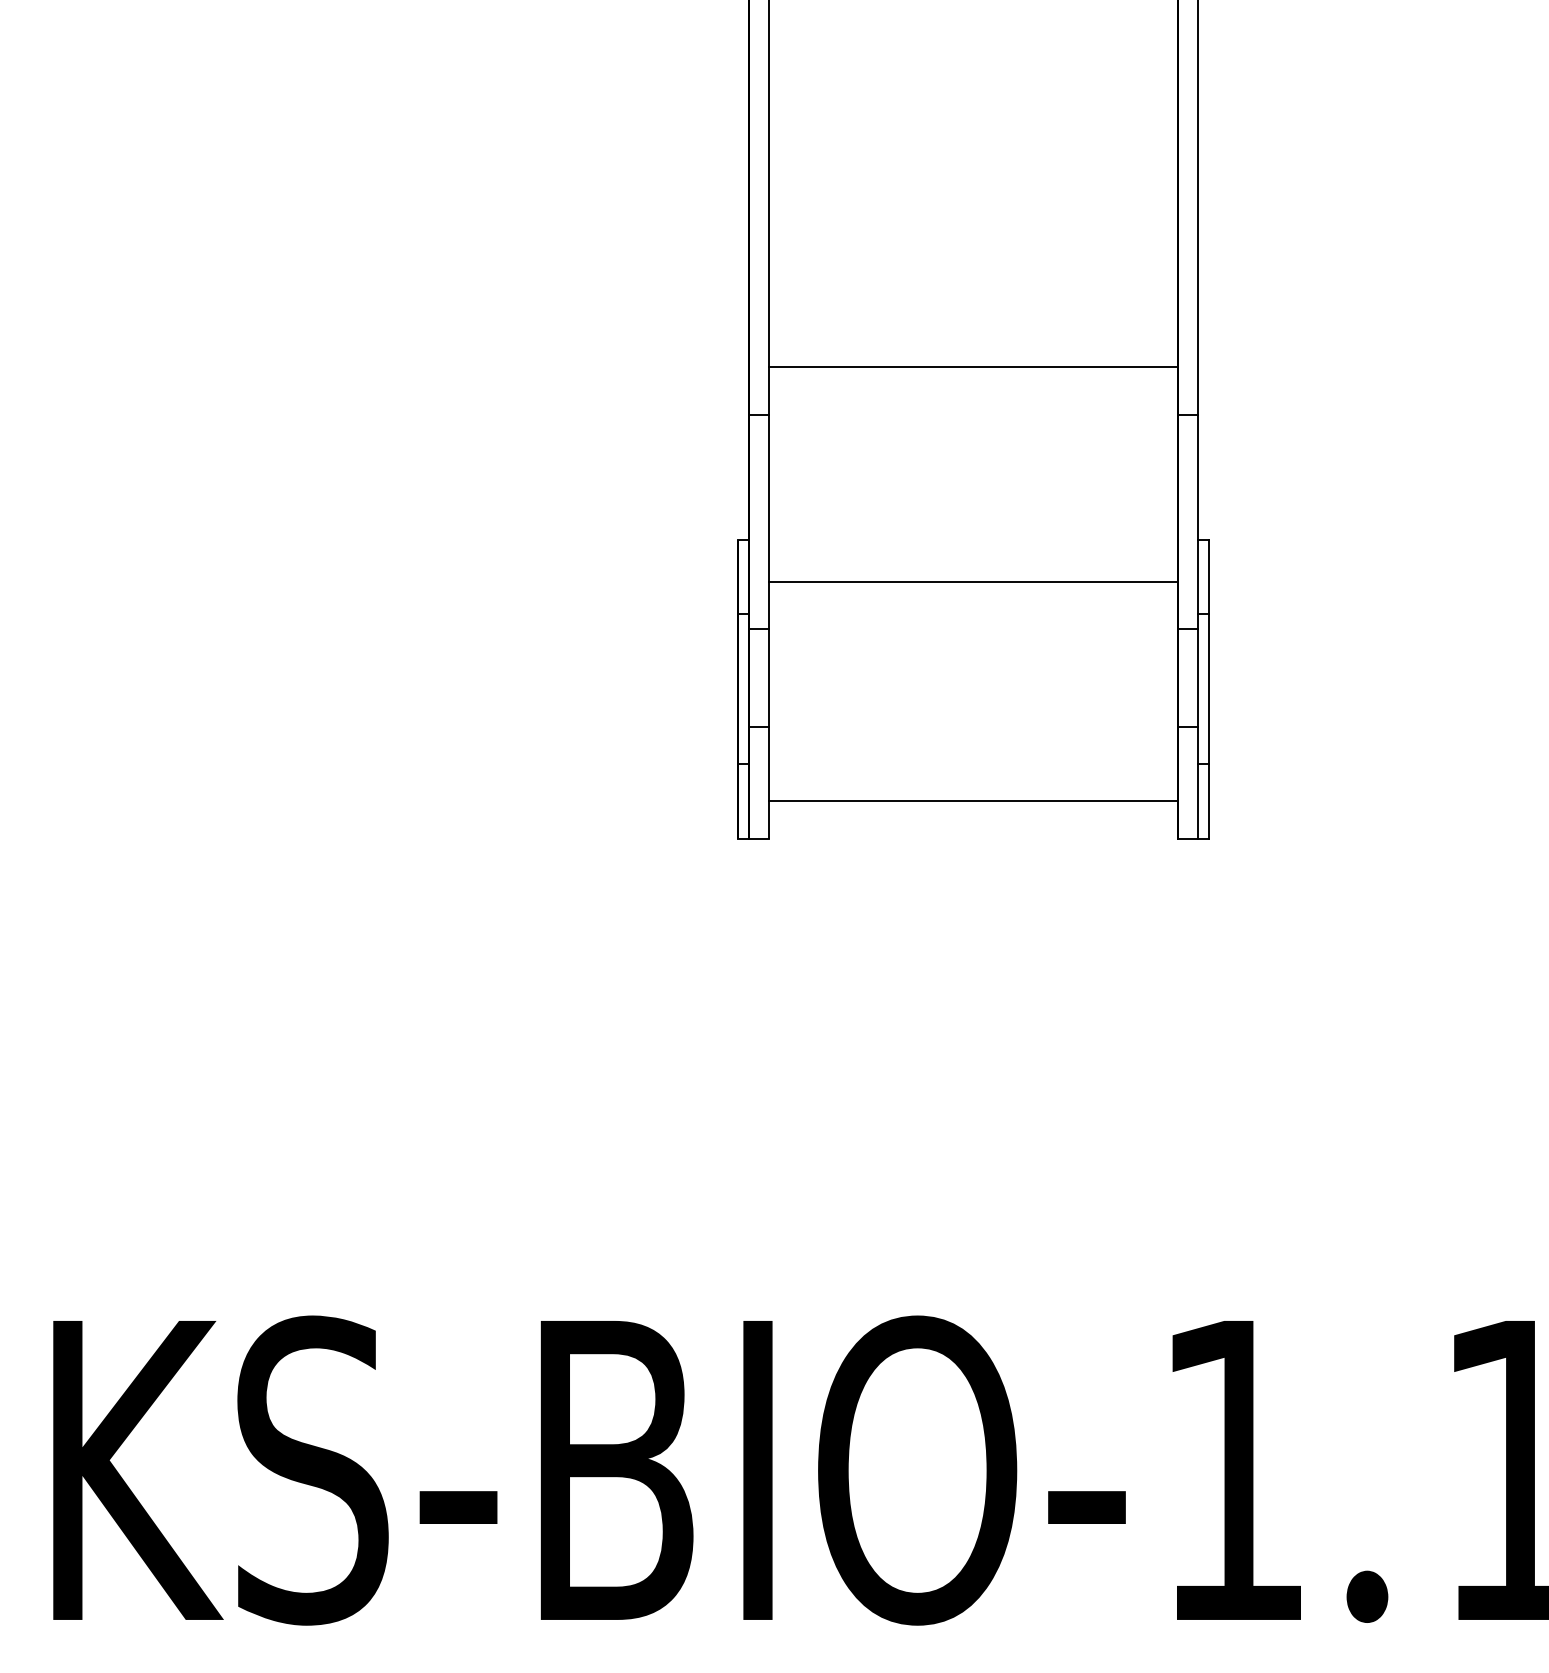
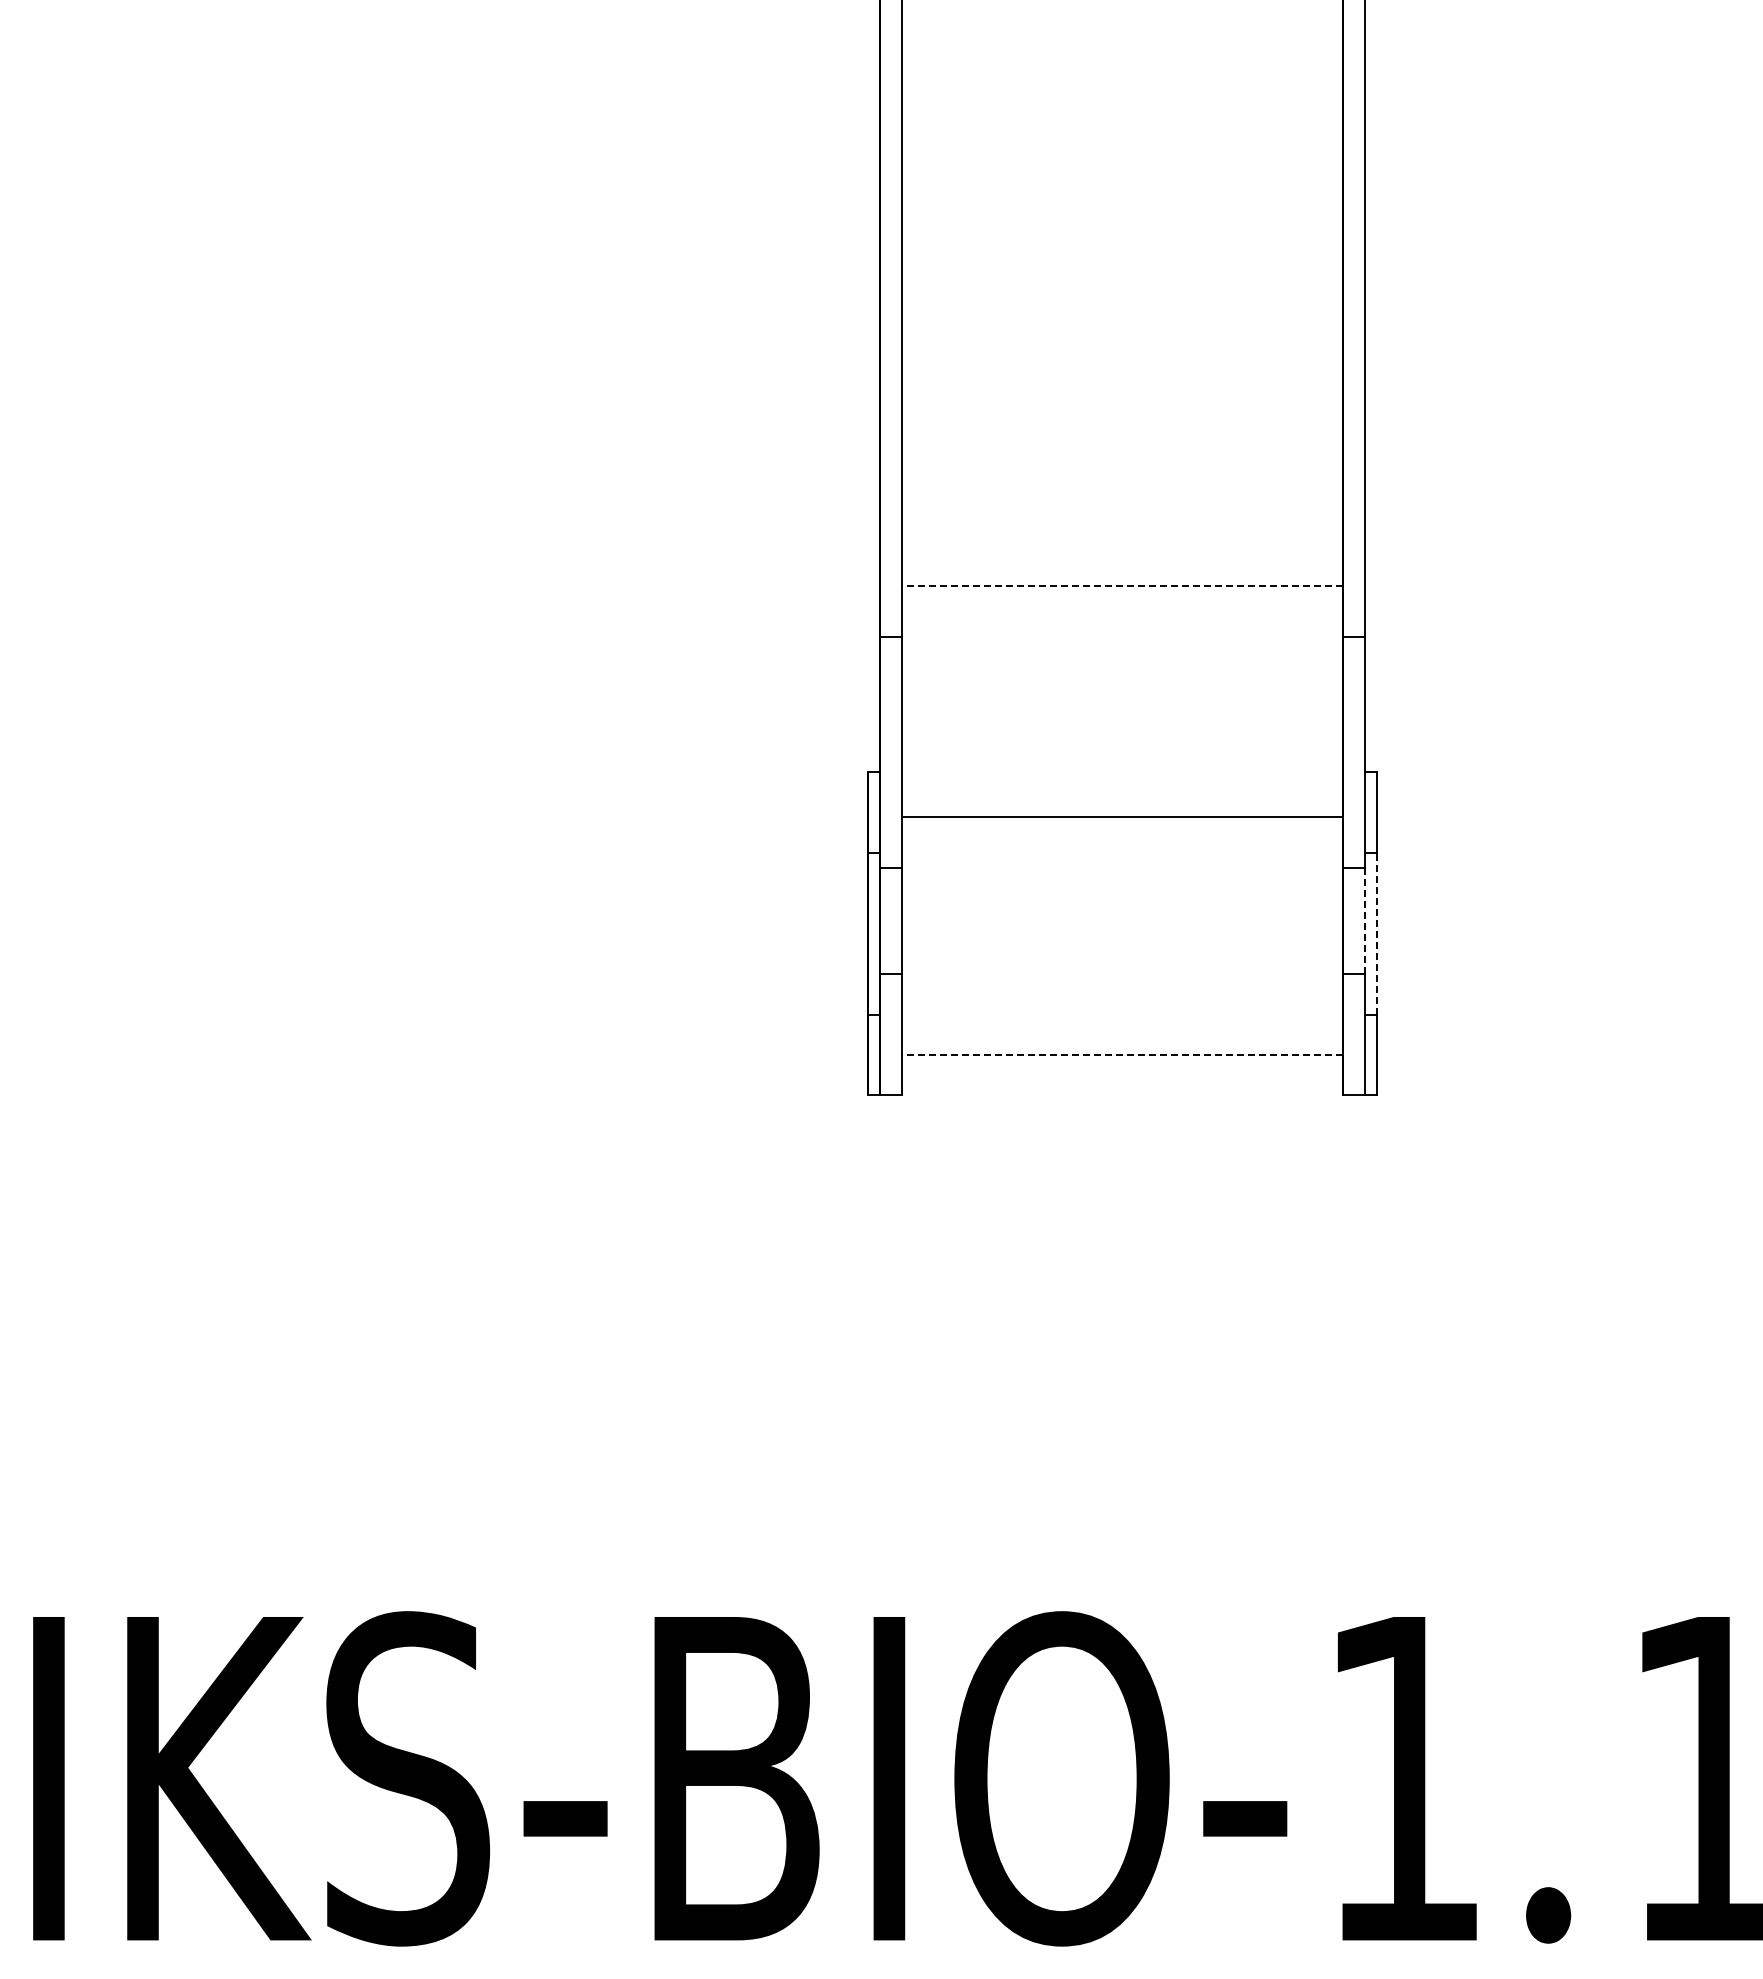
line: (973, 367) -> (1122, 585), solid -> dashed
line: (1198, 677) -> (1365, 921), solid -> dashed
line: (1209, 688) -> (1377, 933), solid -> dashed
line: (973, 800) -> (1122, 1054), solid -> dashed

